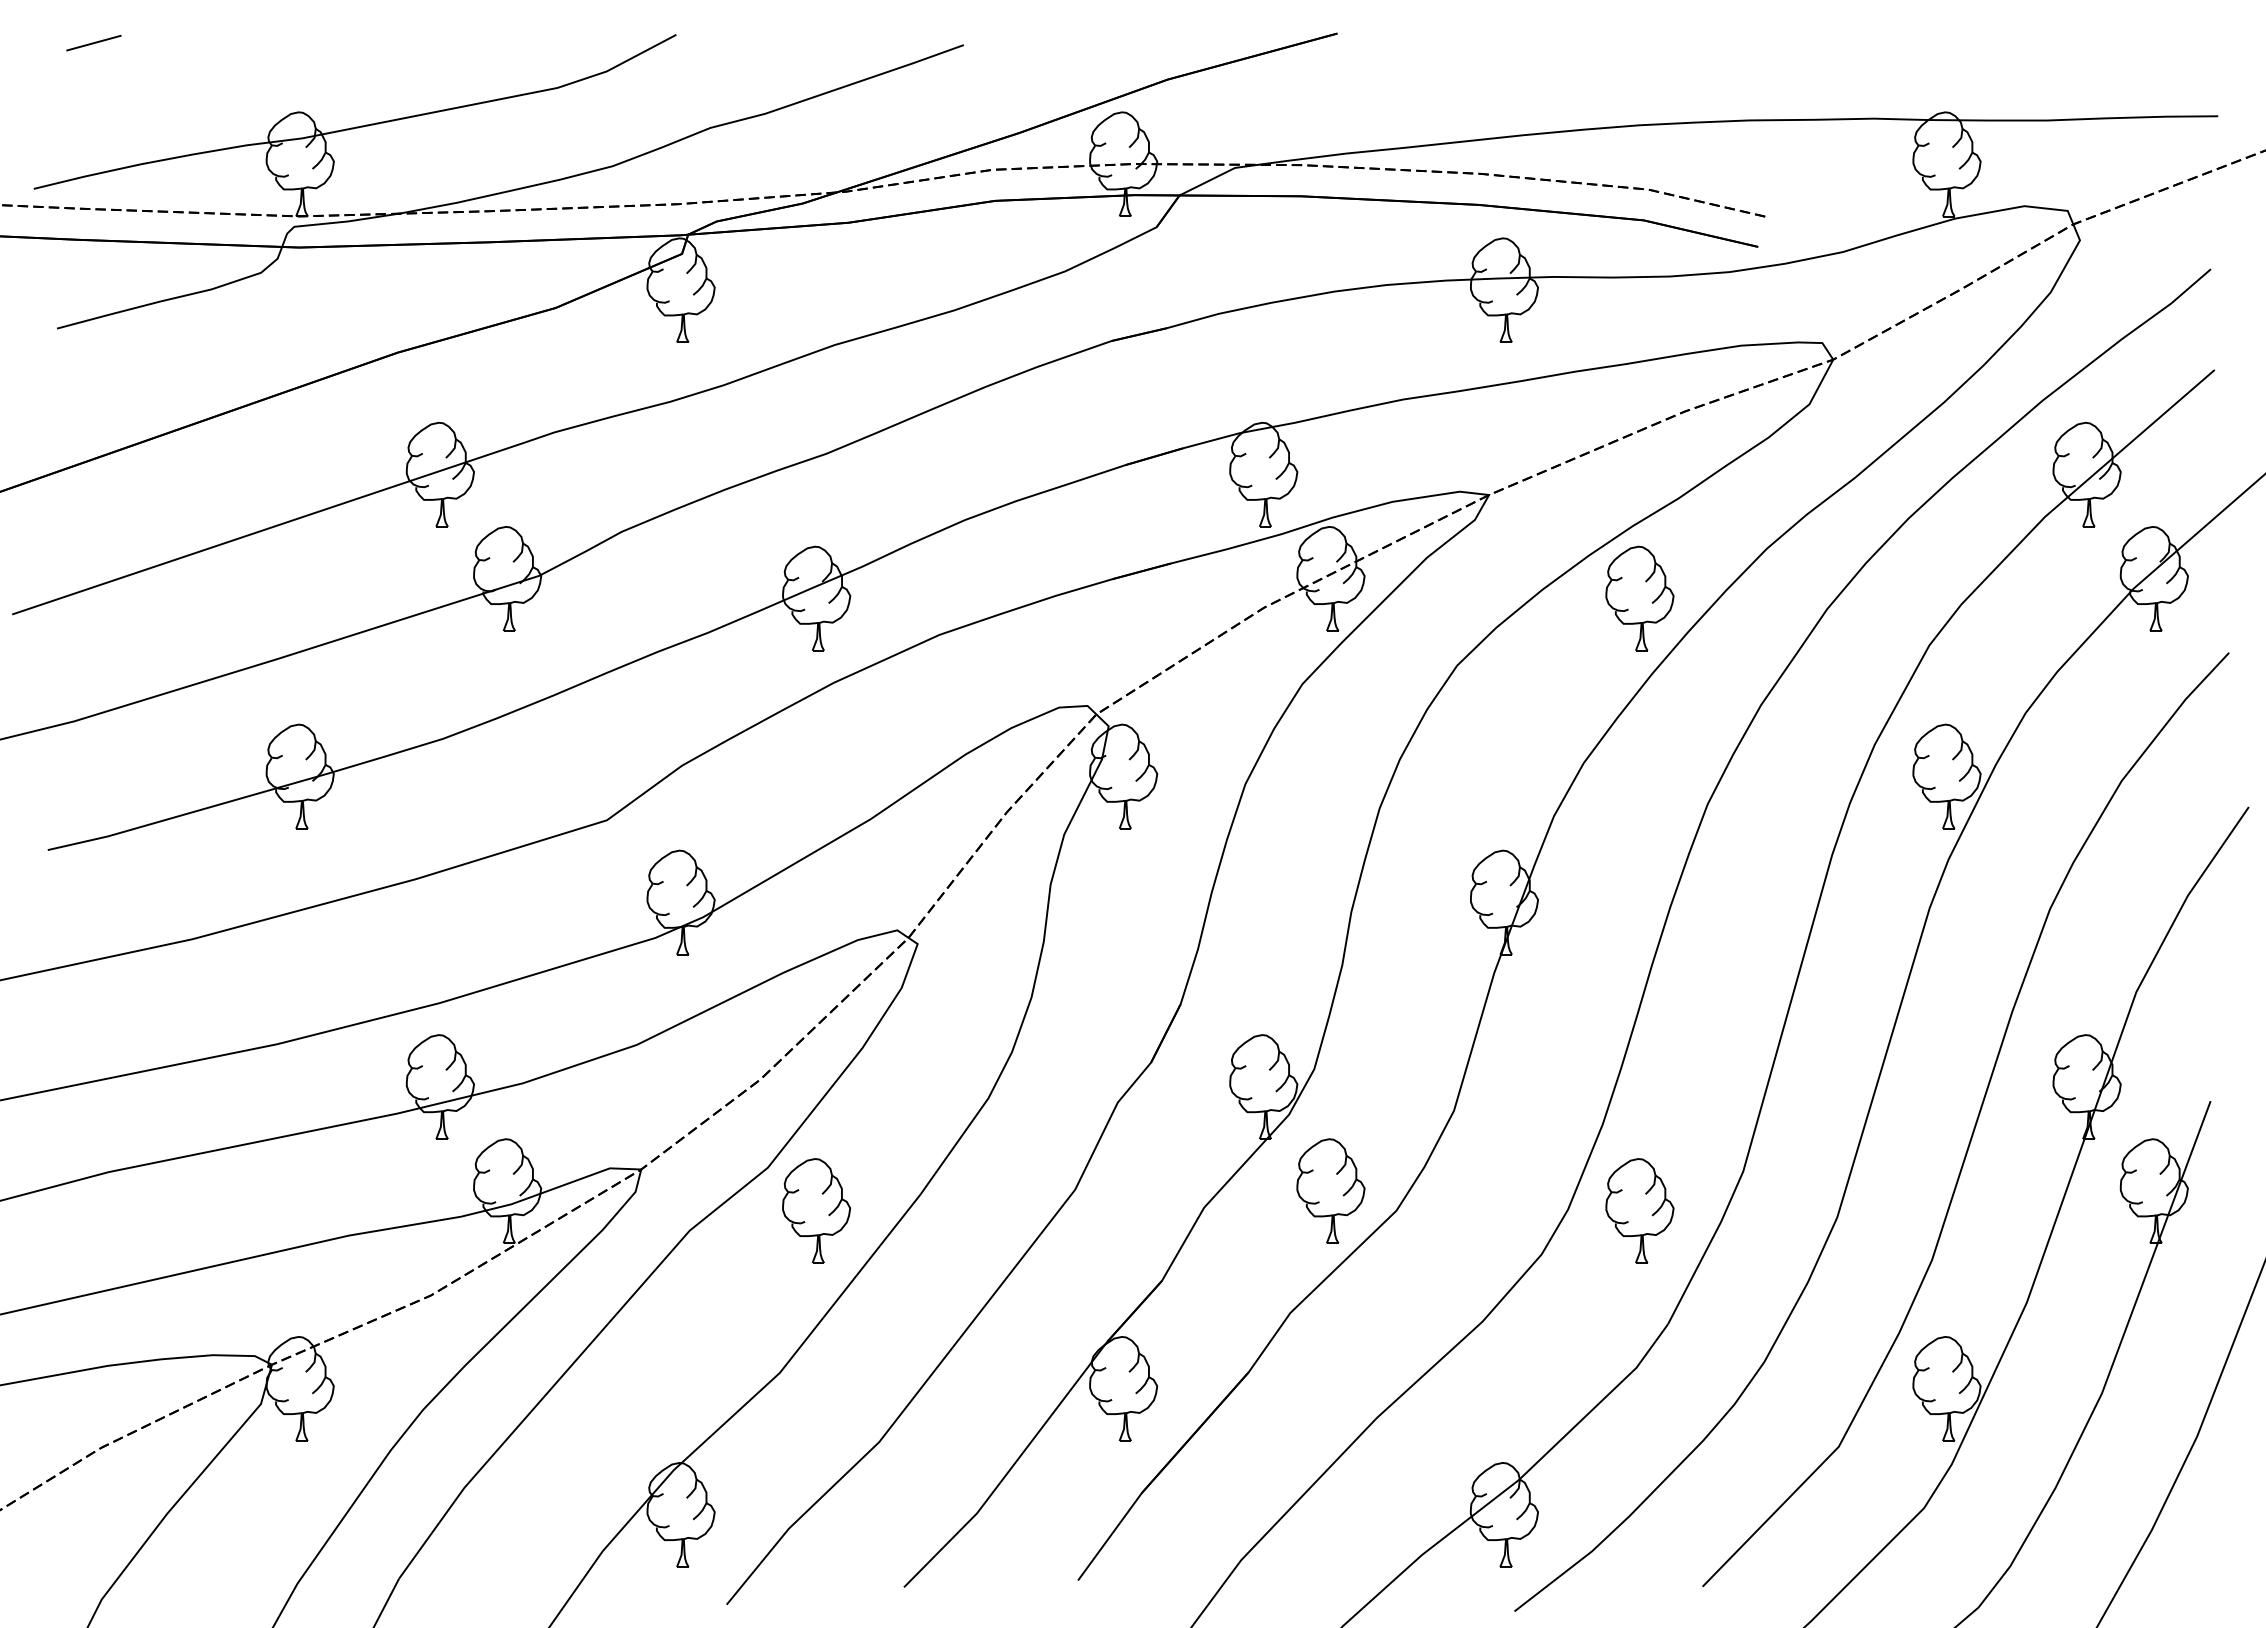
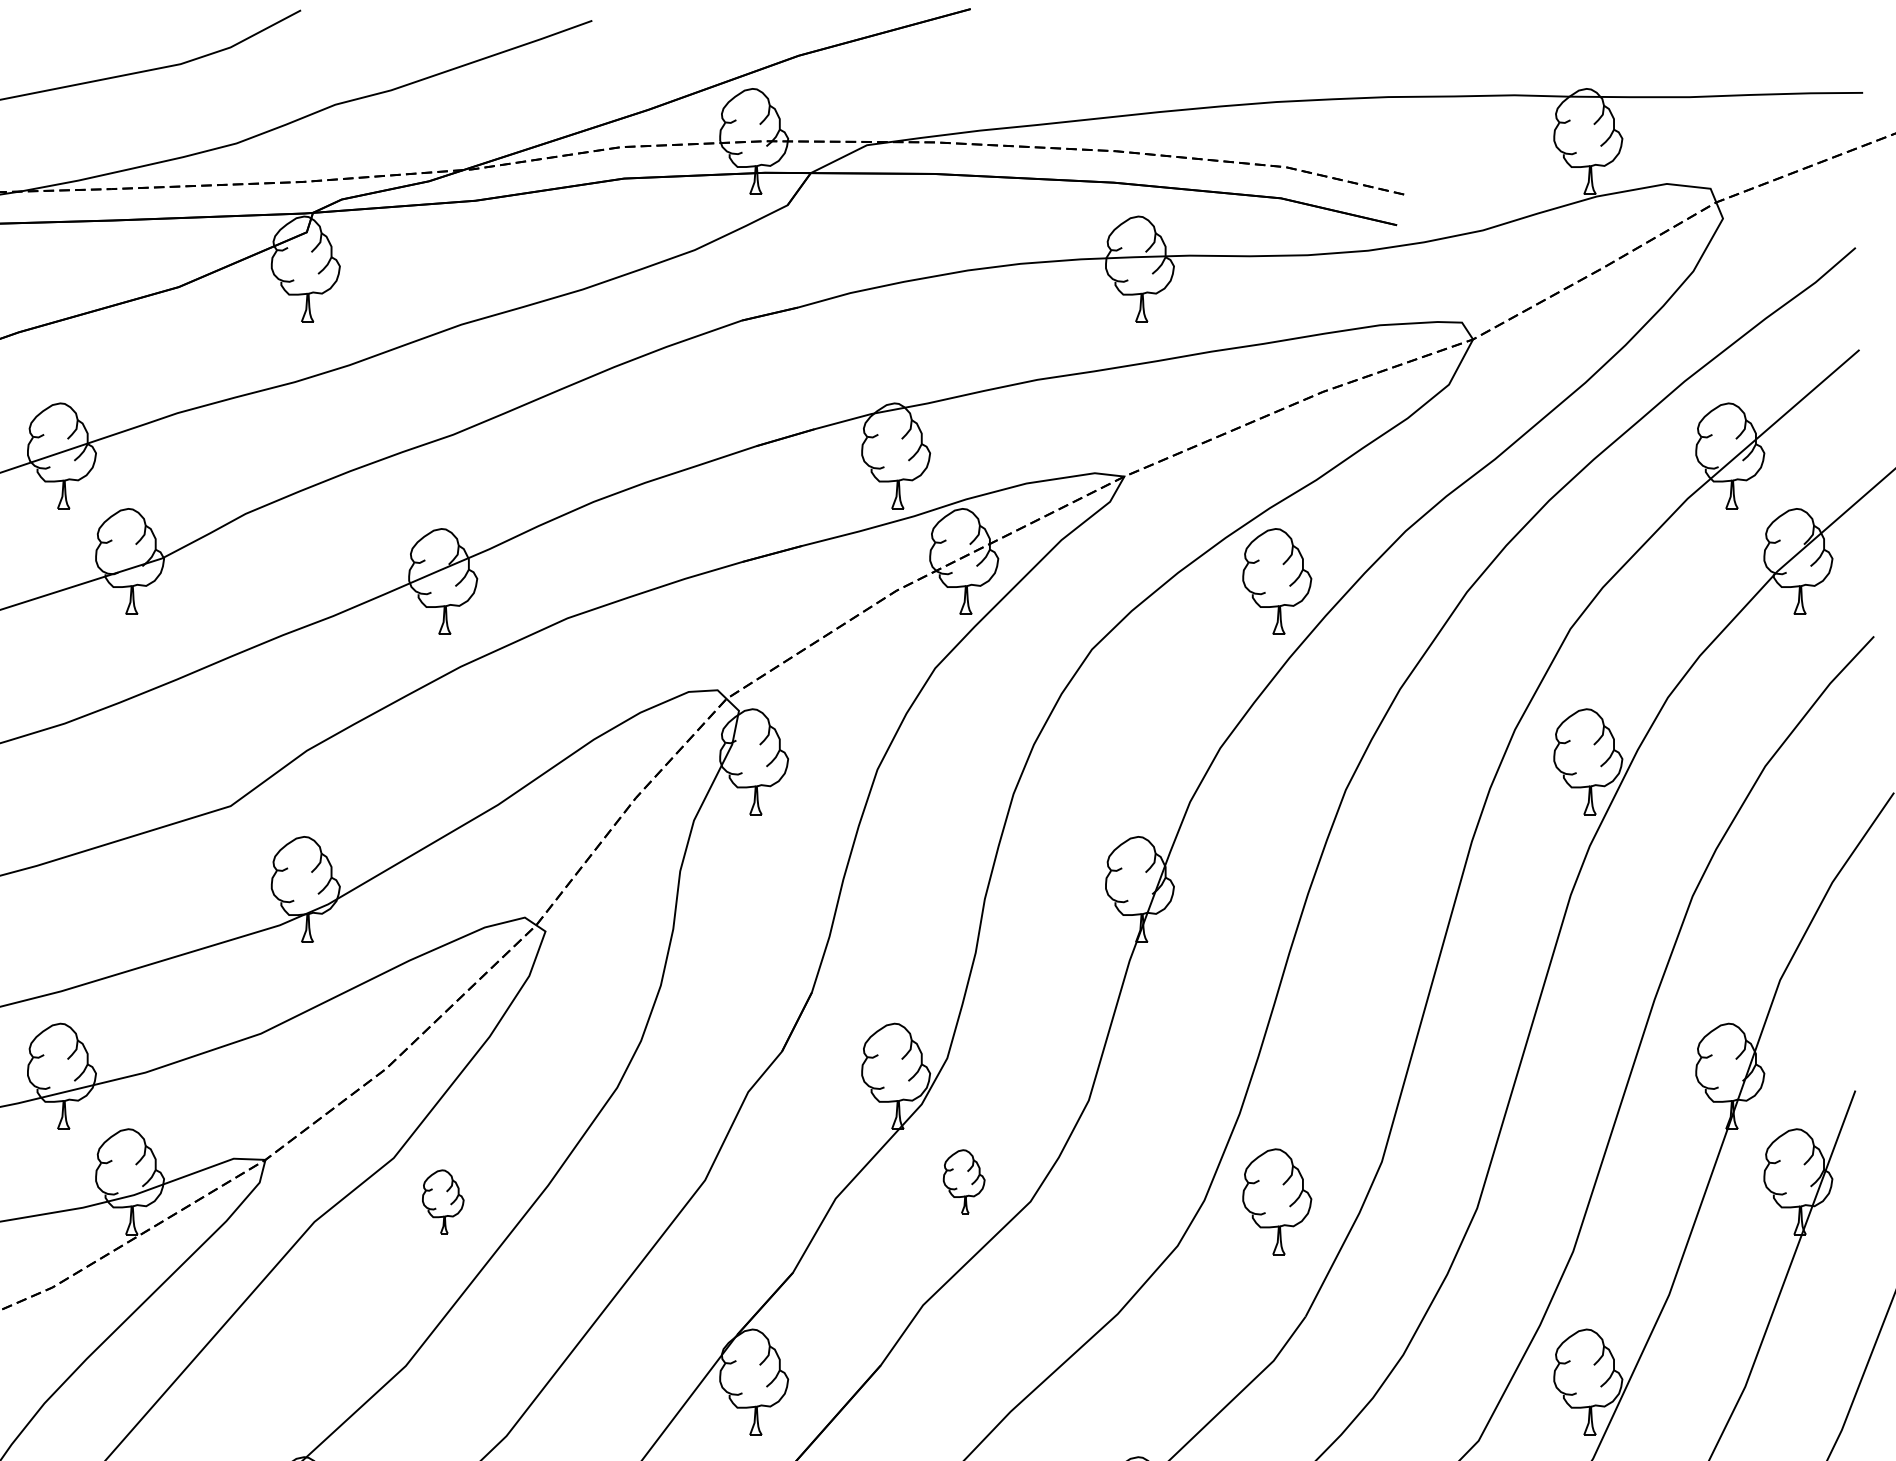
part: (1330, 1190) -> (963, 1181), size x0.6
part: (816, 1210) -> (443, 1201), size x0.6

